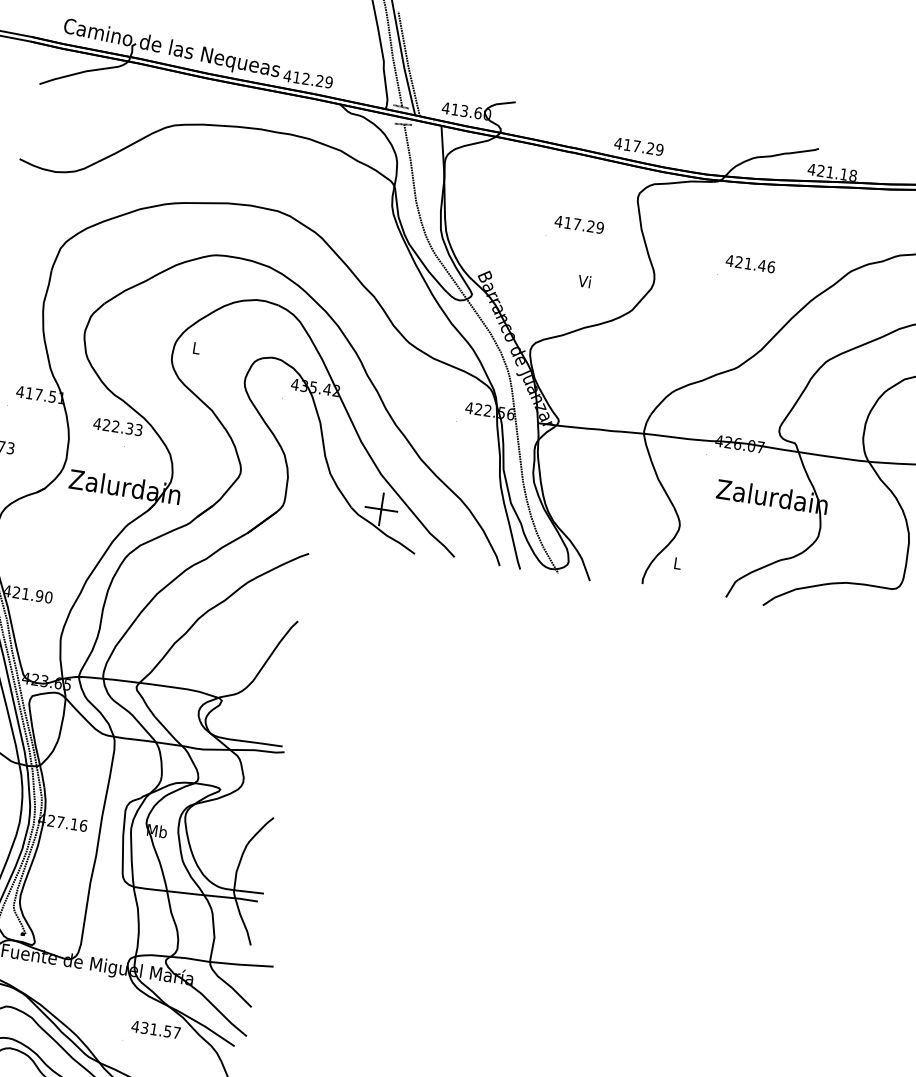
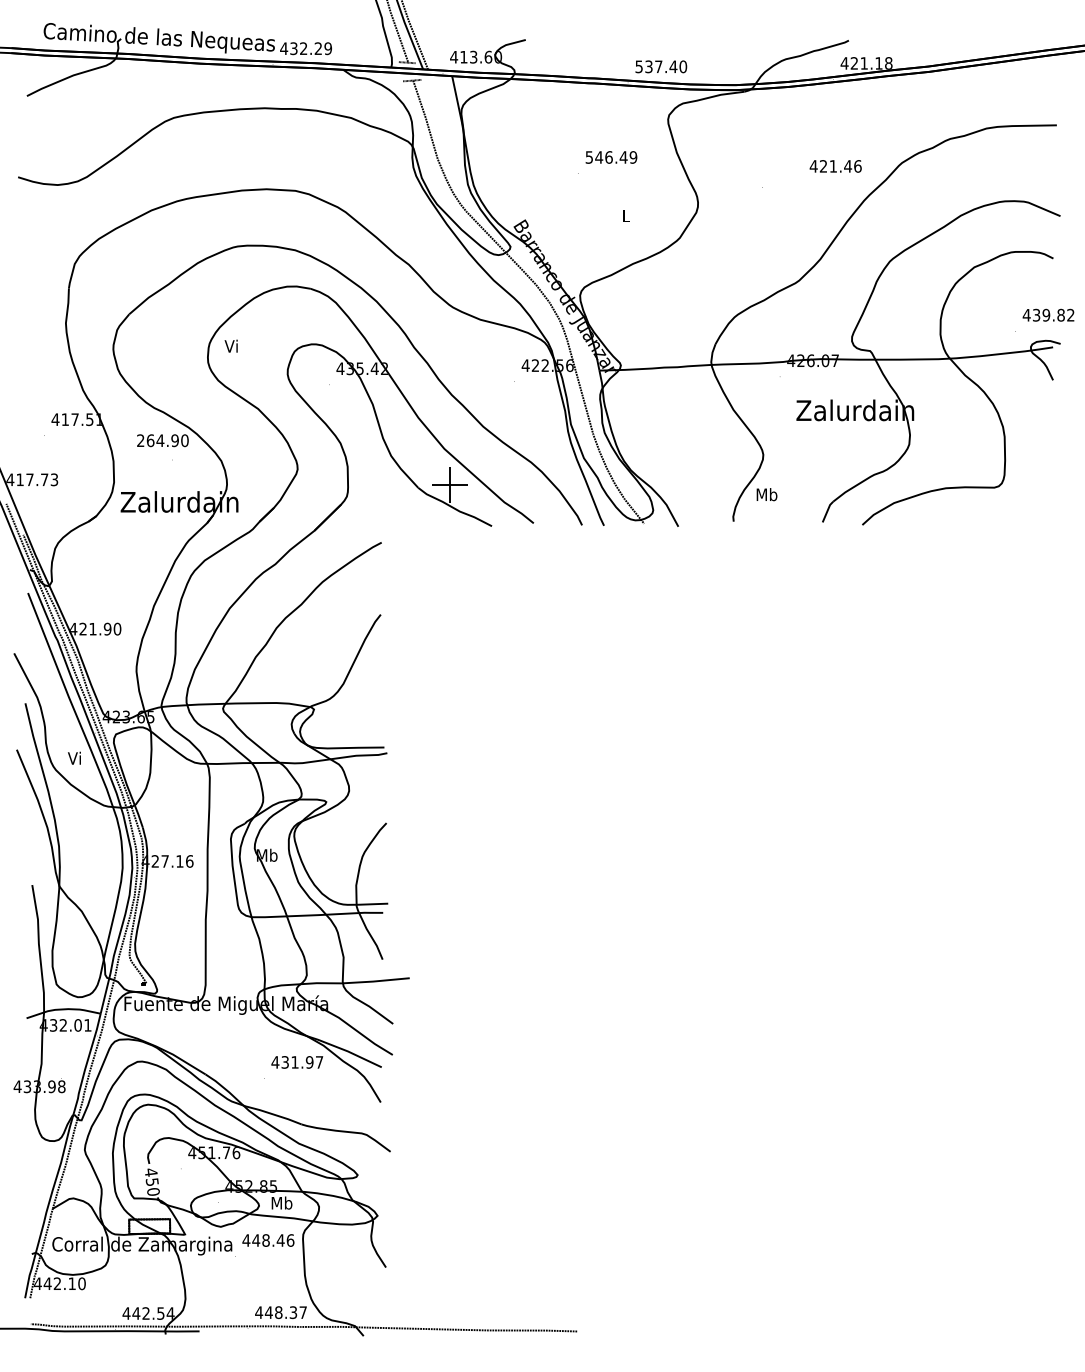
text: (296, 77) -> (293, 48), 412.29 -> 432.29
text: (638, 146) -> (660, 66), 417.29 -> 537.40
text: (574, 224) -> (606, 157), 417.29 -> 546.49
text: (750, 264) -> (835, 166), moved
text: (584, 281) -> (625, 215), Vi -> L
text: (195, 347) -> (230, 345), L -> Vi
text: (117, 426) -> (162, 440), 422.33 -> 264.90
text: (677, 563) -> (766, 494), L -> Mb
text: (167, 1031) -> (309, 1062), 431.57 -> 431.97

